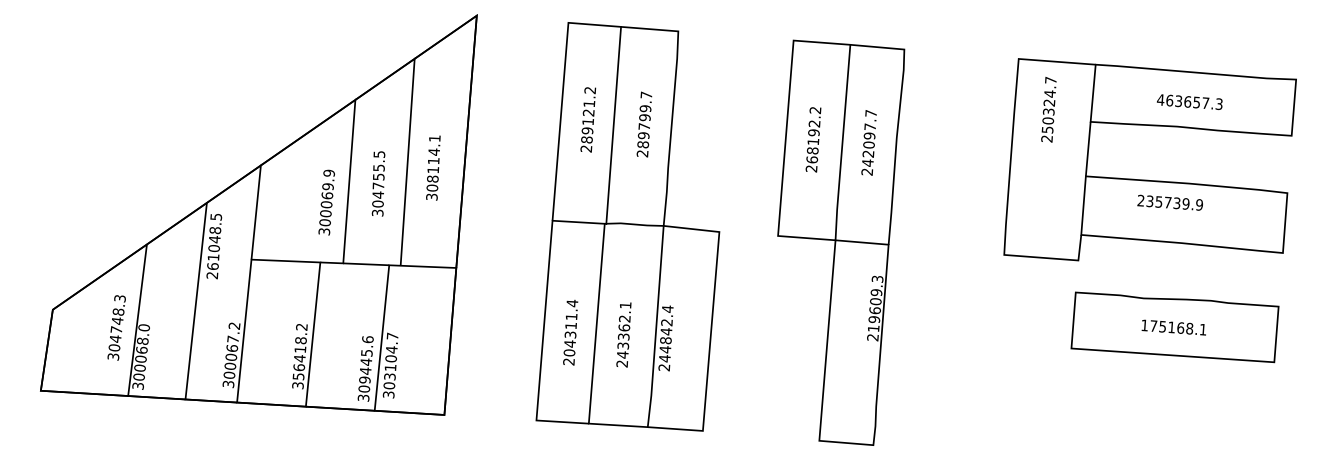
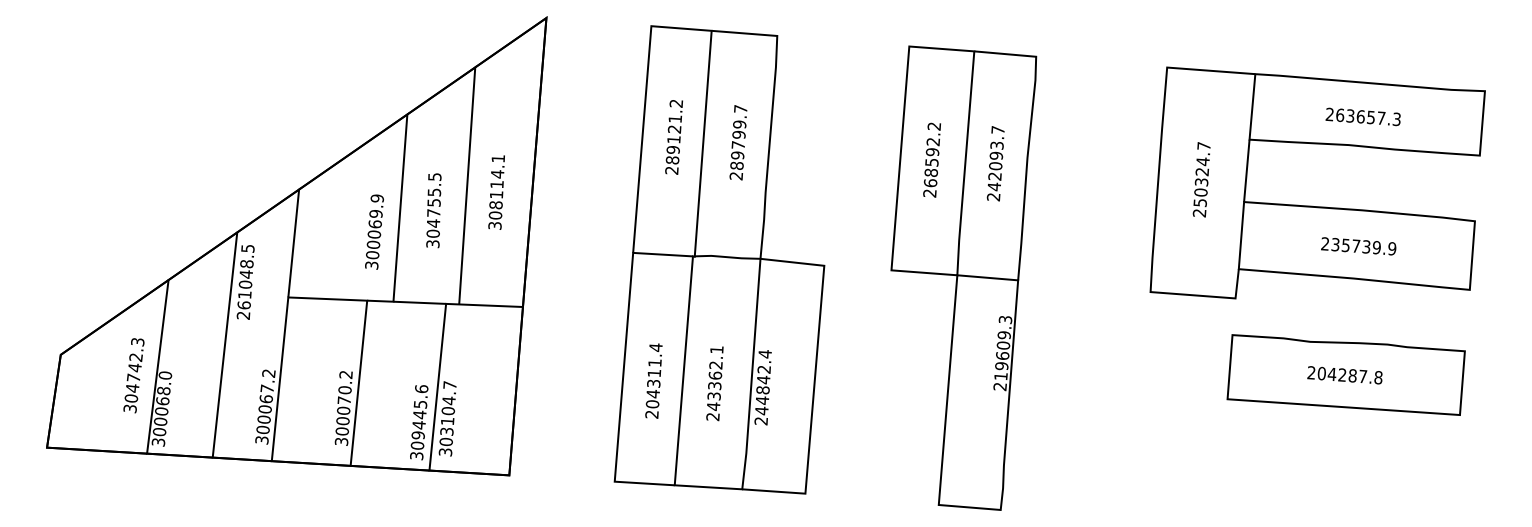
text: (1160, 99) -> (1329, 114), 463657.3 -> 263657.3
text: (1048, 109) -> (1201, 179), moved
text: (869, 126) -> (996, 145), 242097.7 -> 242093.7
text: (812, 141) -> (931, 162), 268192.2 -> 268592.2
text: (1170, 202) -> (1358, 246), moved
text: (118, 312) -> (135, 357), 304748.3 -> 304742.3
text: (1173, 327) -> (1344, 375), 175168.1 -> 204287.8
text: (299, 358) -> (343, 410), 356418.2 -> 300070.2

